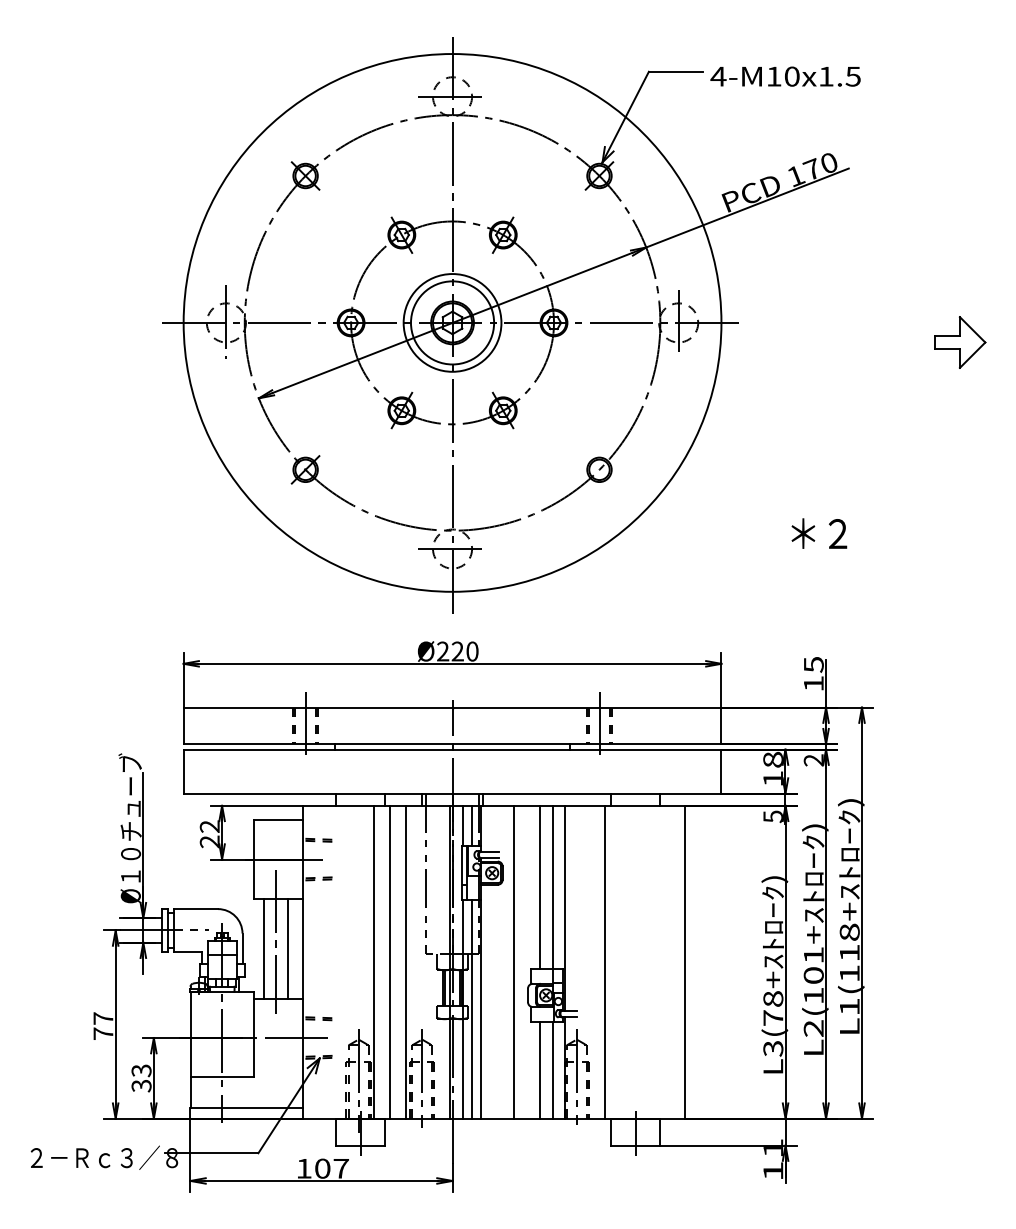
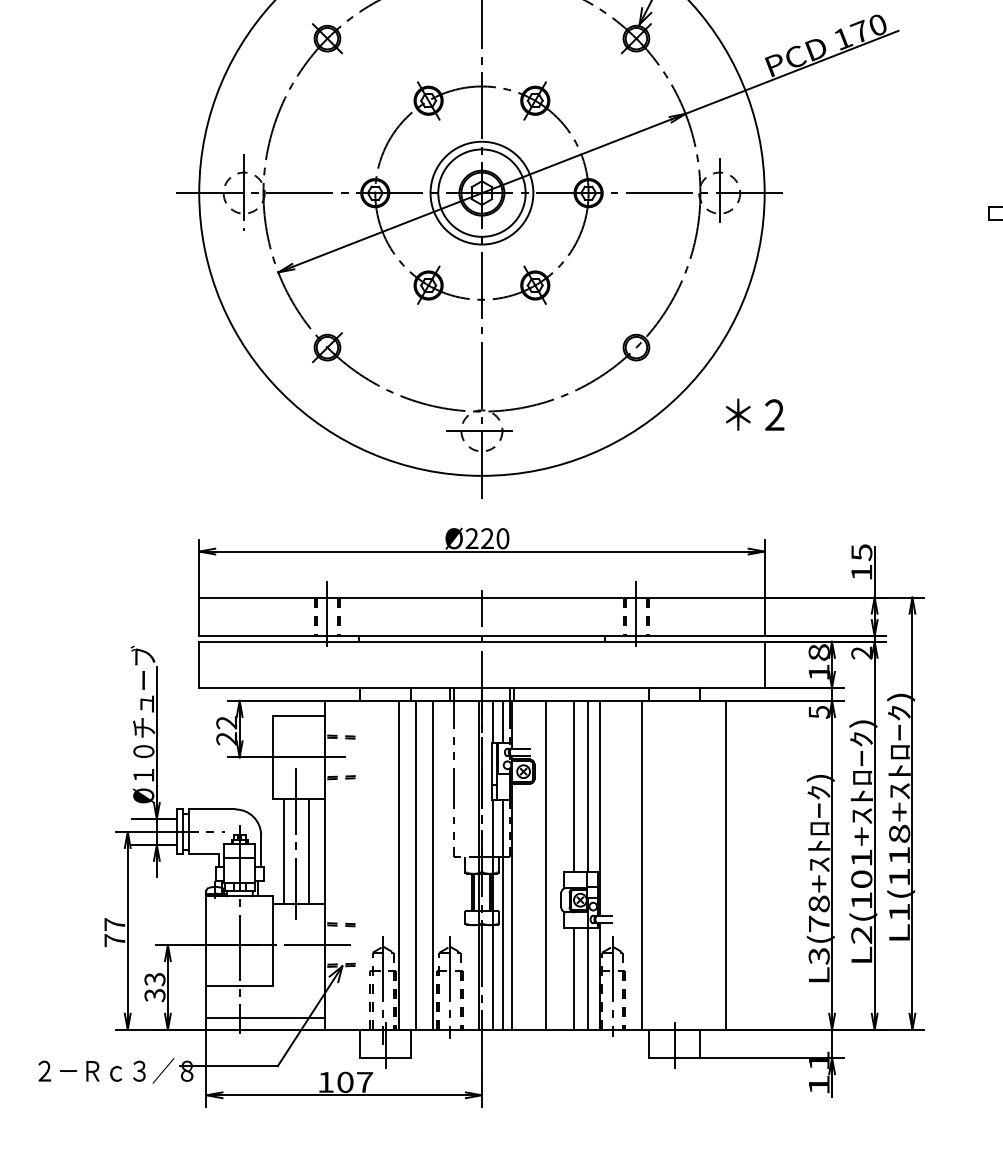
text: (819, 533) -> (755, 414), moved

